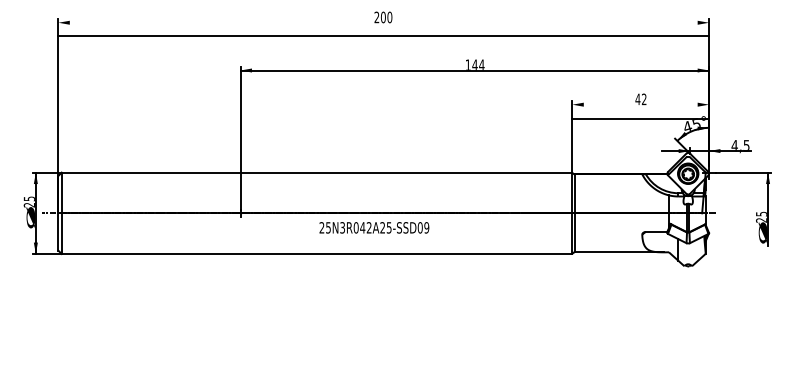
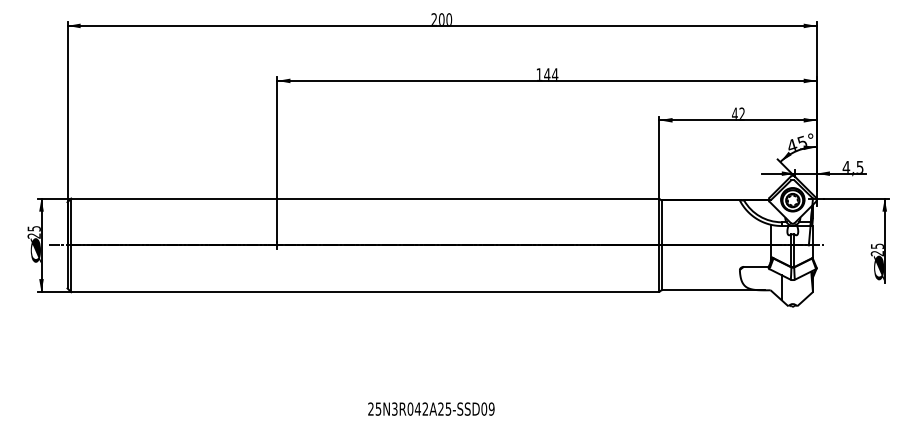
line: (383, 35) -> (441, 25), moved
line: (640, 118) -> (737, 120), moved
text: (374, 227) -> (431, 408), moved

